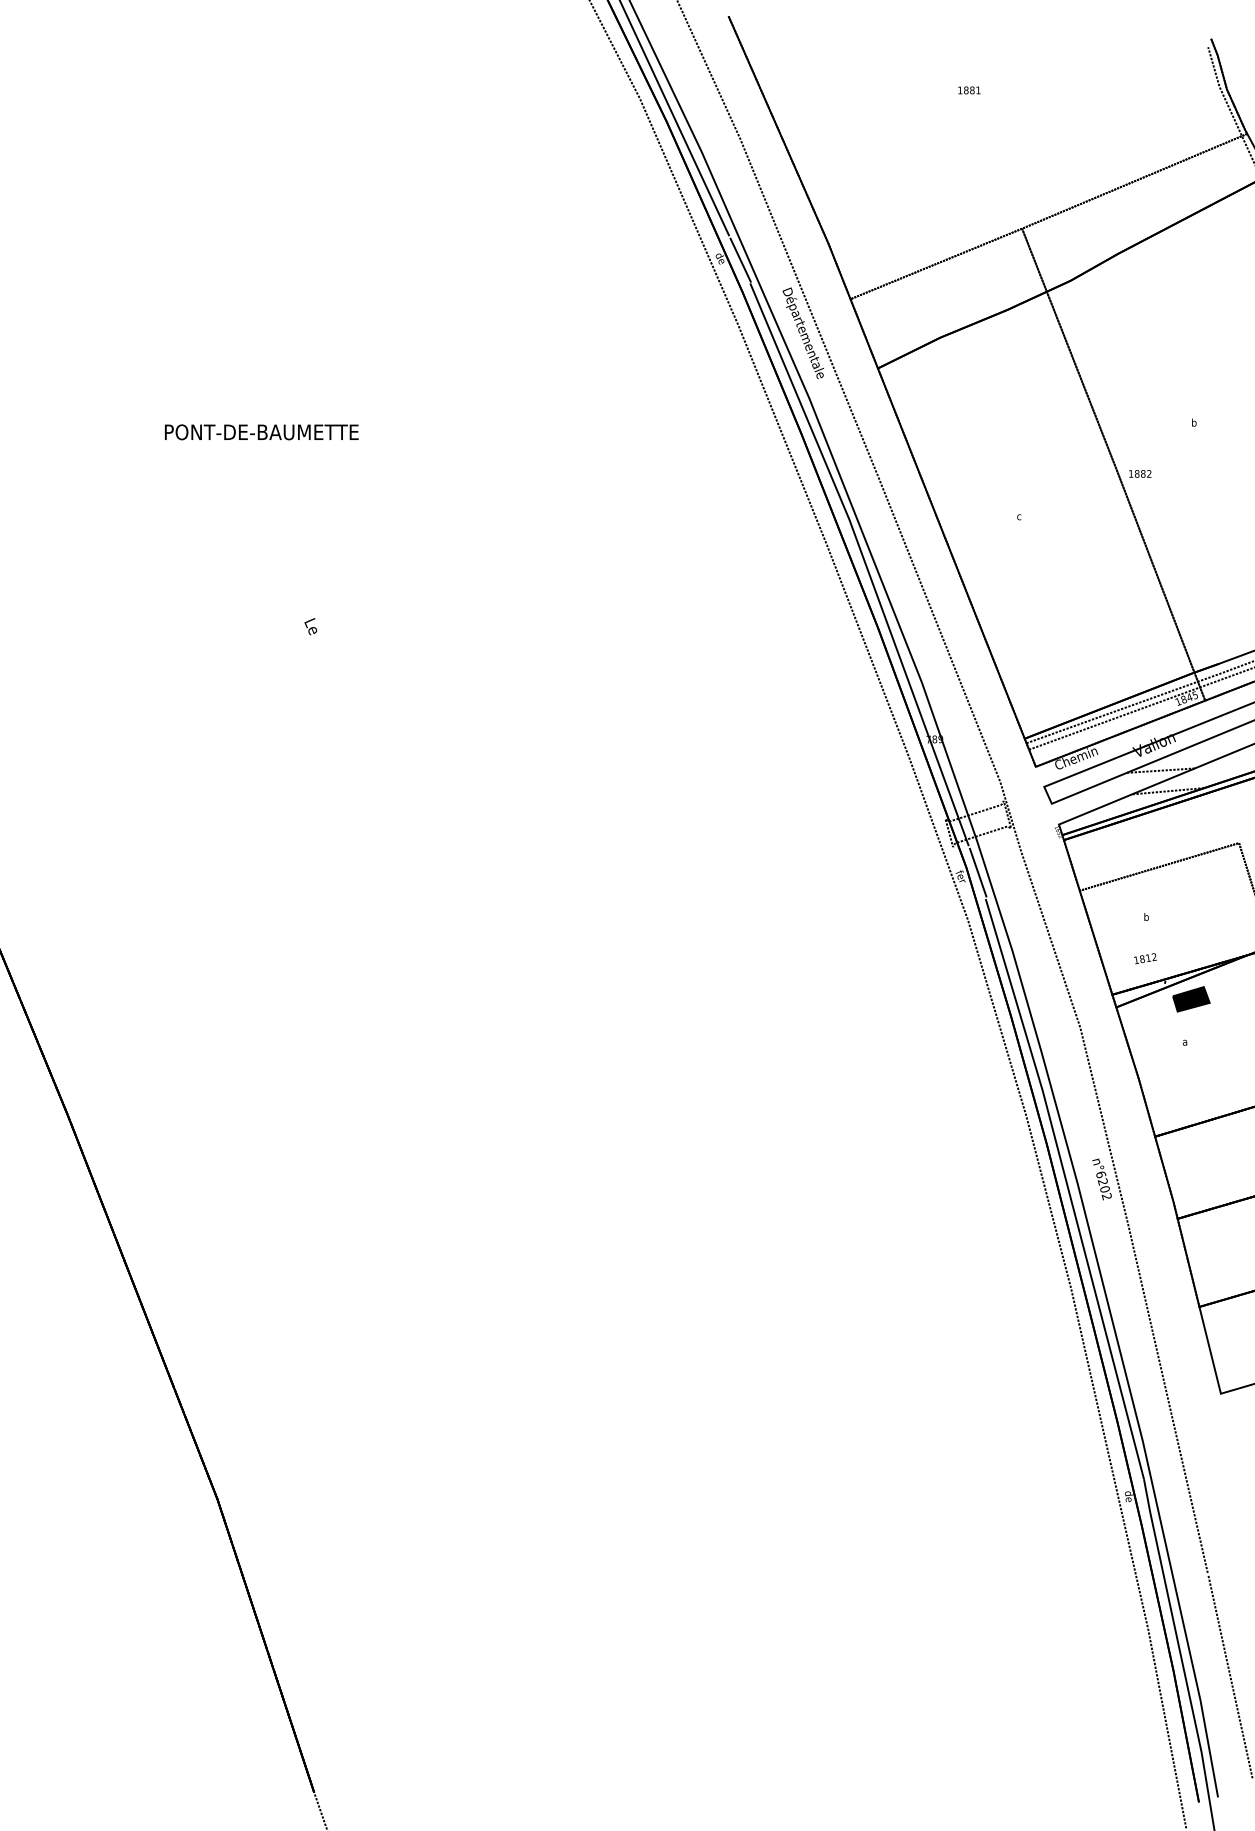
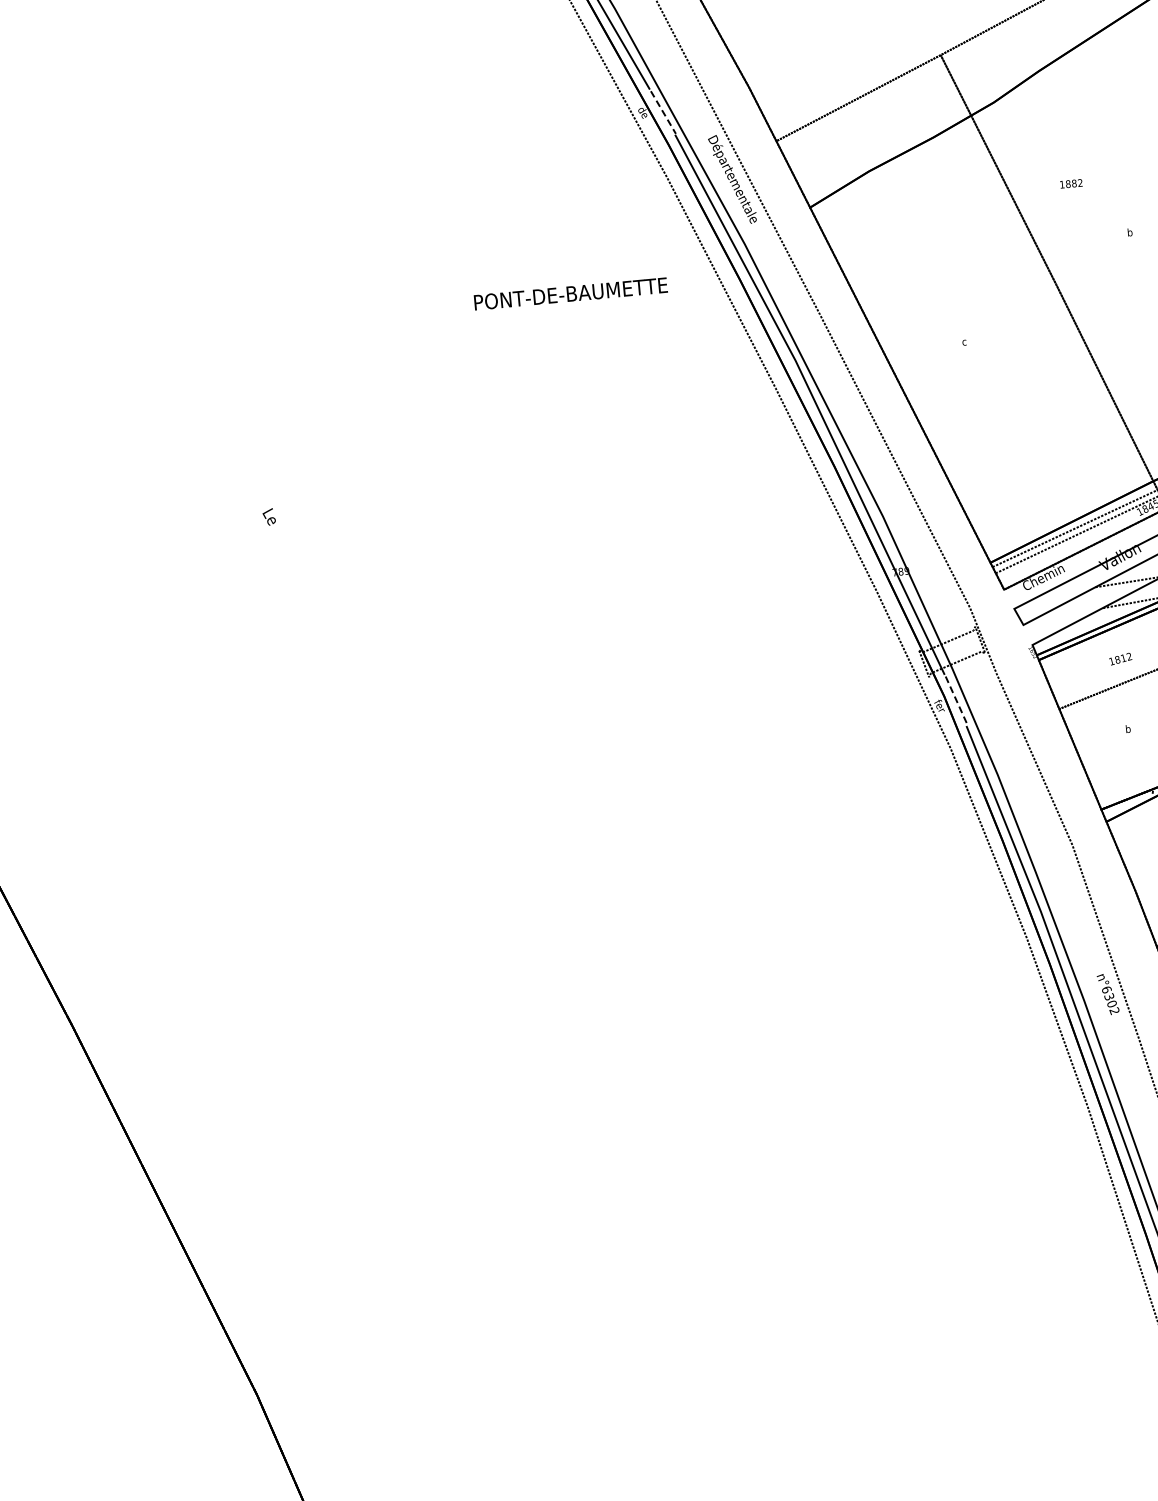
line: (740, 260) -> (663, 112), solid -> dashed
text: (261, 432) -> (570, 294), moved
text: (1140, 473) -> (1071, 183), moved
line: (978, 873) -> (956, 701), solid -> dashed
text: (1145, 958) -> (1120, 658), moved
text: (1102, 1181) -> (1108, 996), n°6202 -> n°6302

